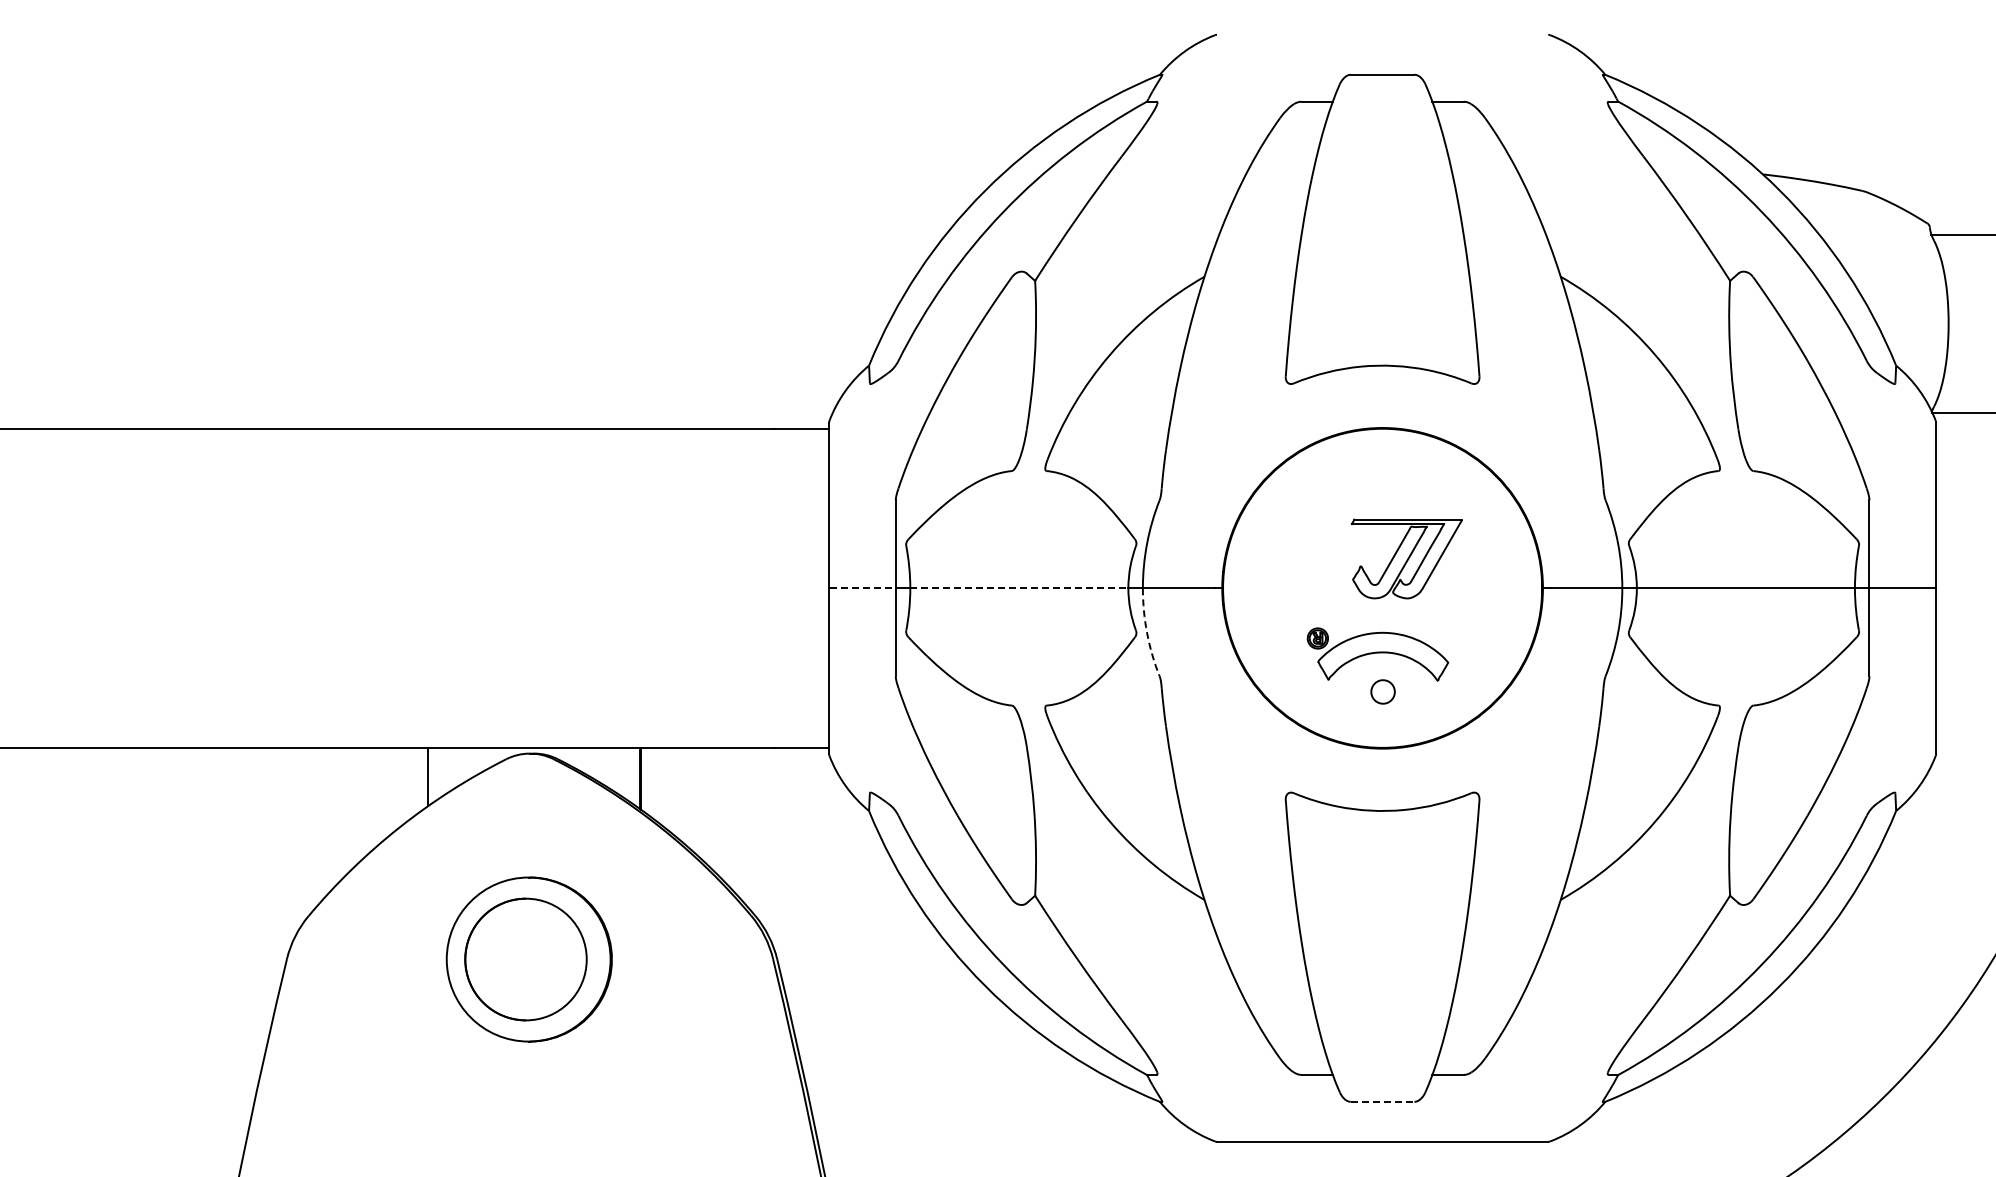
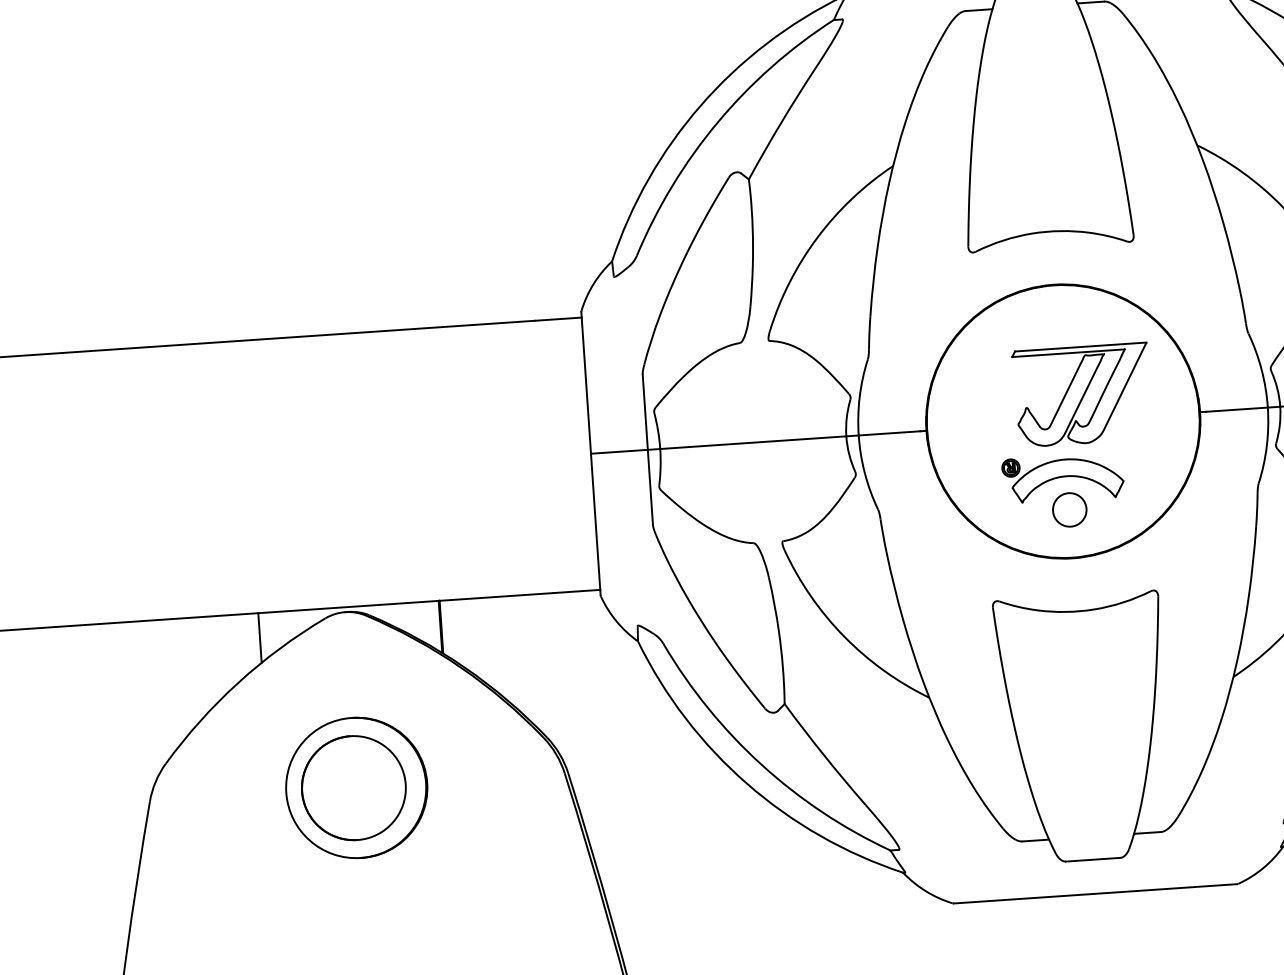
part: (1406, 558) -> (1081, 394), size x1.43
line: (863, 588) -> (620, 451), dashed -> solid
line: (1019, 588) -> (753, 442), dashed -> solid
arc: (1147, 633) -> (865, 473), dashed -> solid
part: (1382, 691) -> (1069, 509), size x1.67
line: (1382, 1101) -> (1093, 859), dashed -> solid

